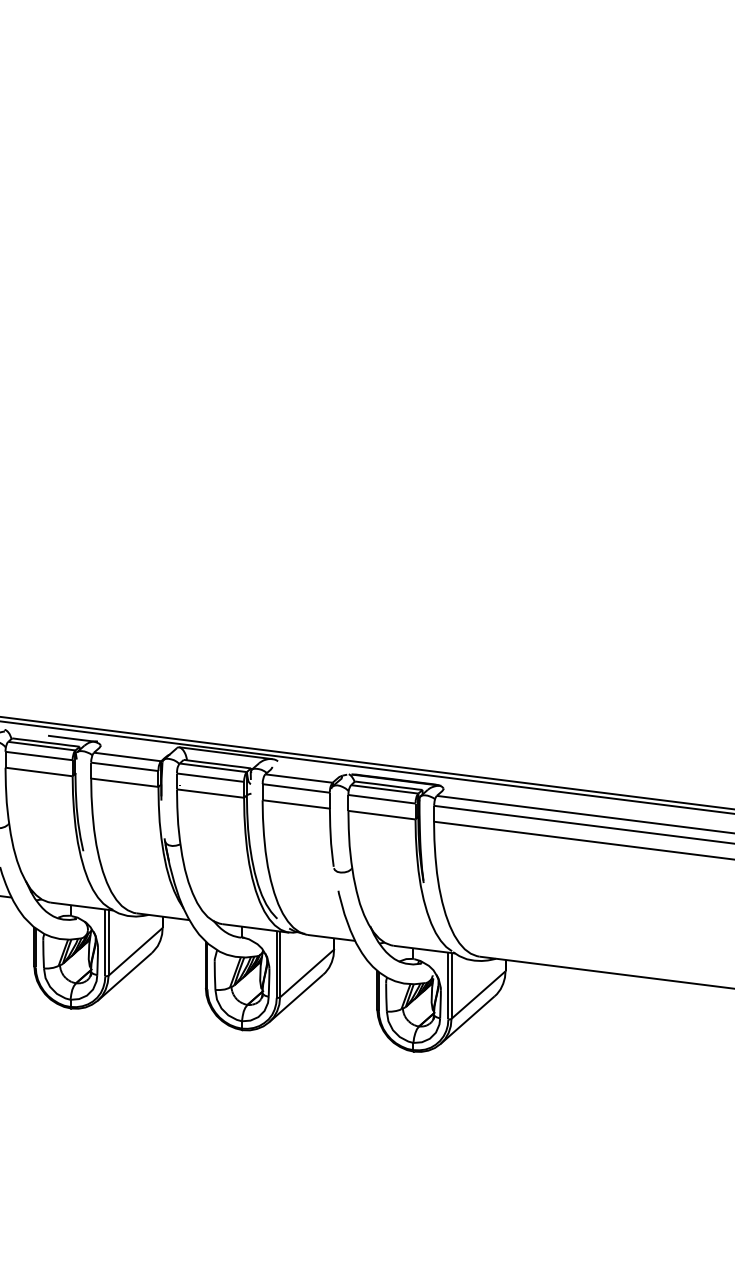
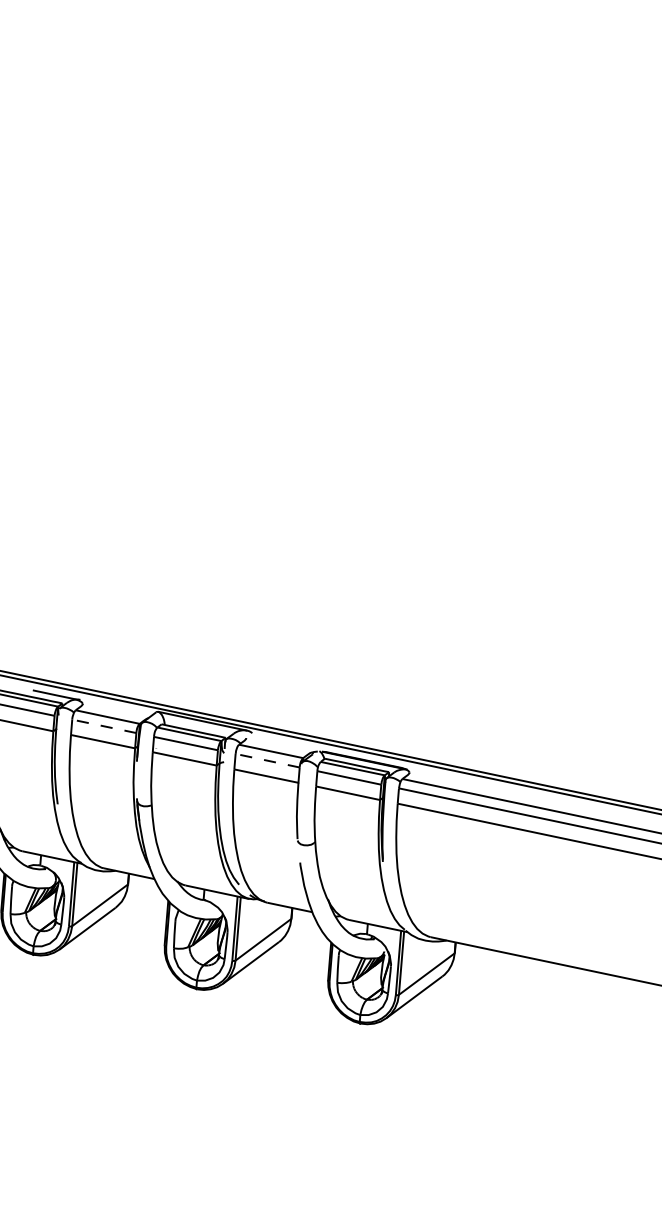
line: (124, 766) -> (104, 725), solid -> dashed
line: (296, 788) -> (267, 760), solid -> dashed

